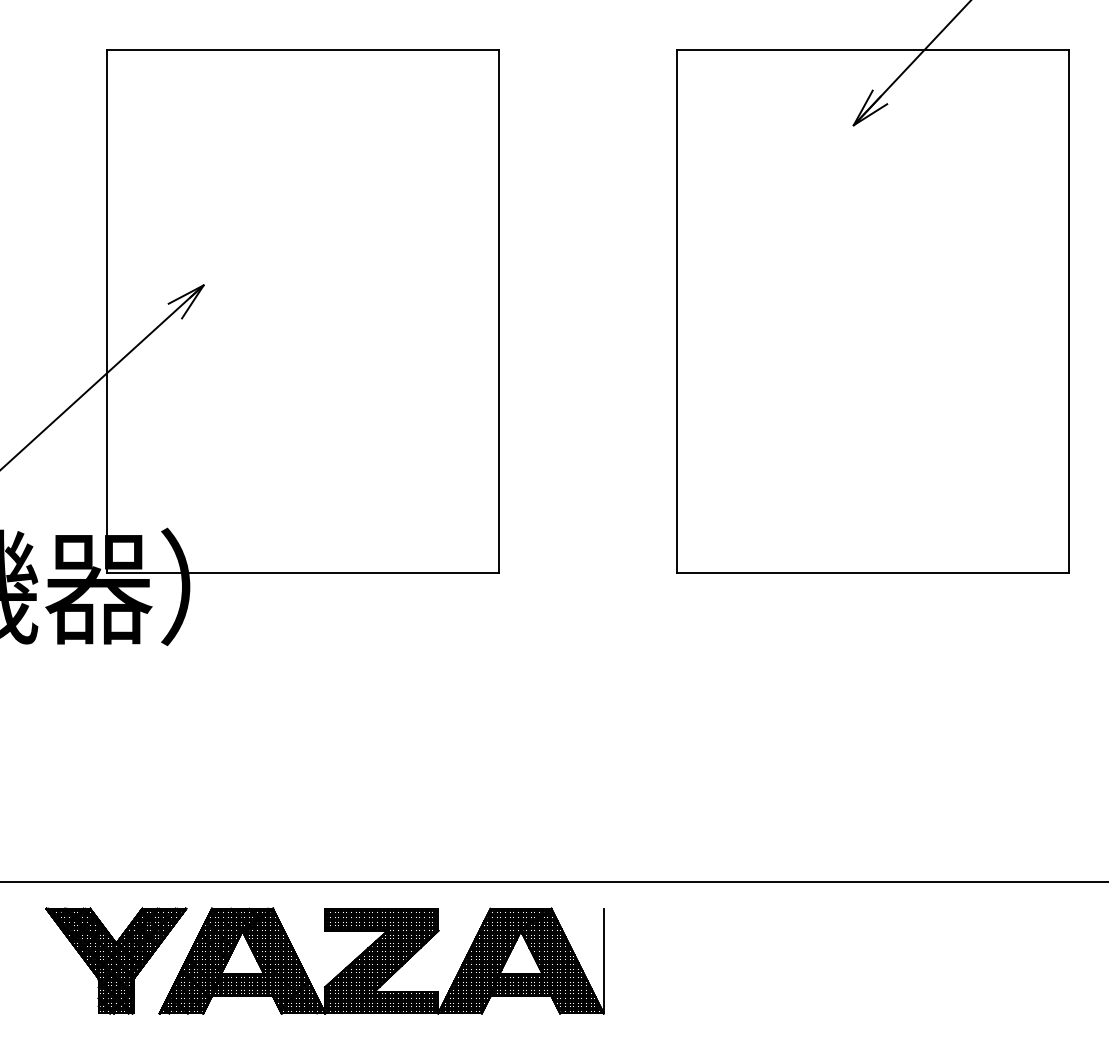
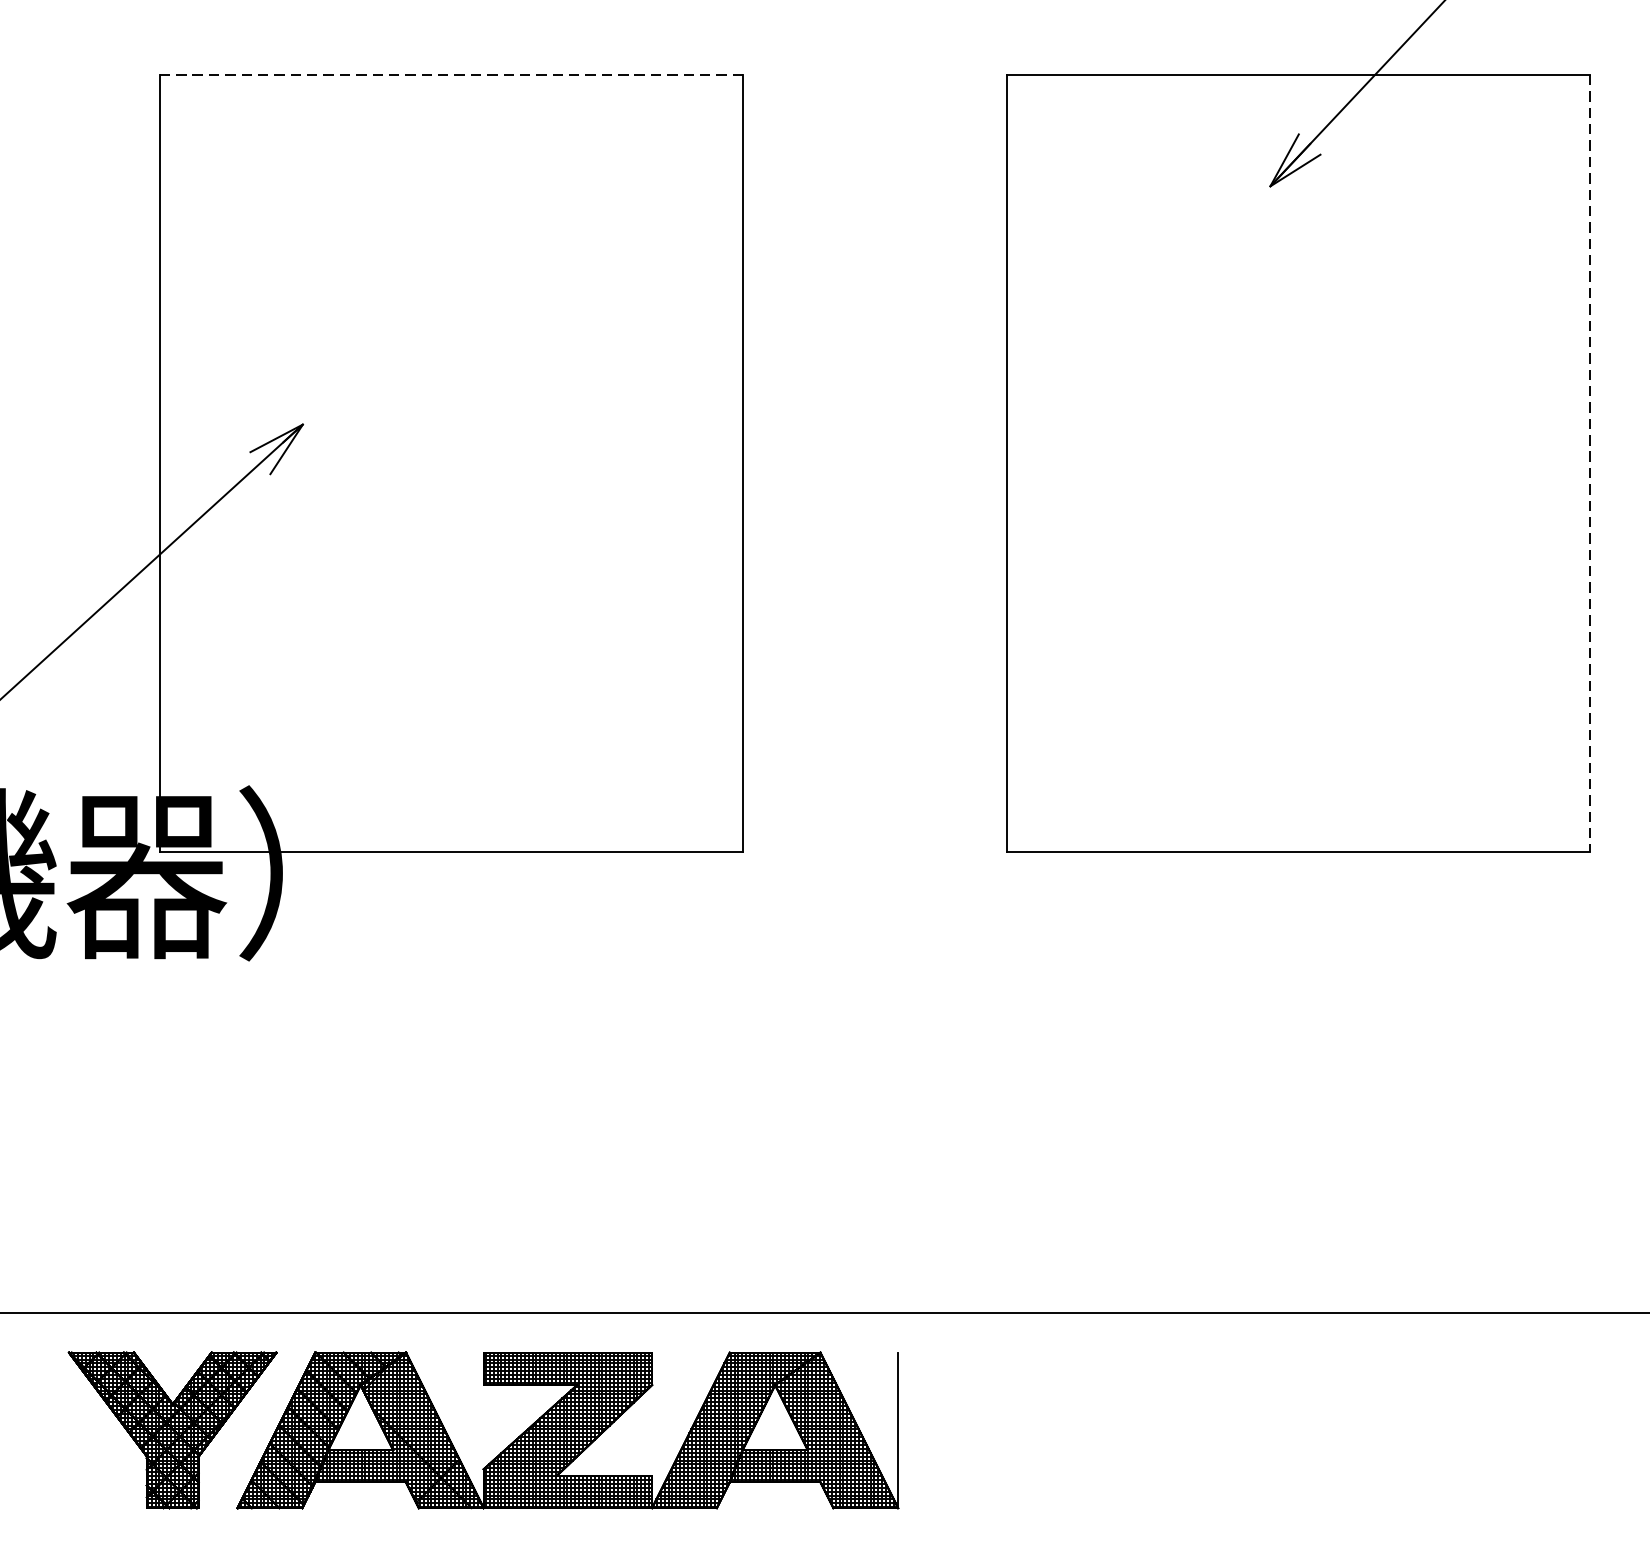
line: (303, 50) -> (451, 75), solid -> dashed
line: (1068, 312) -> (1589, 464), solid -> dashed

